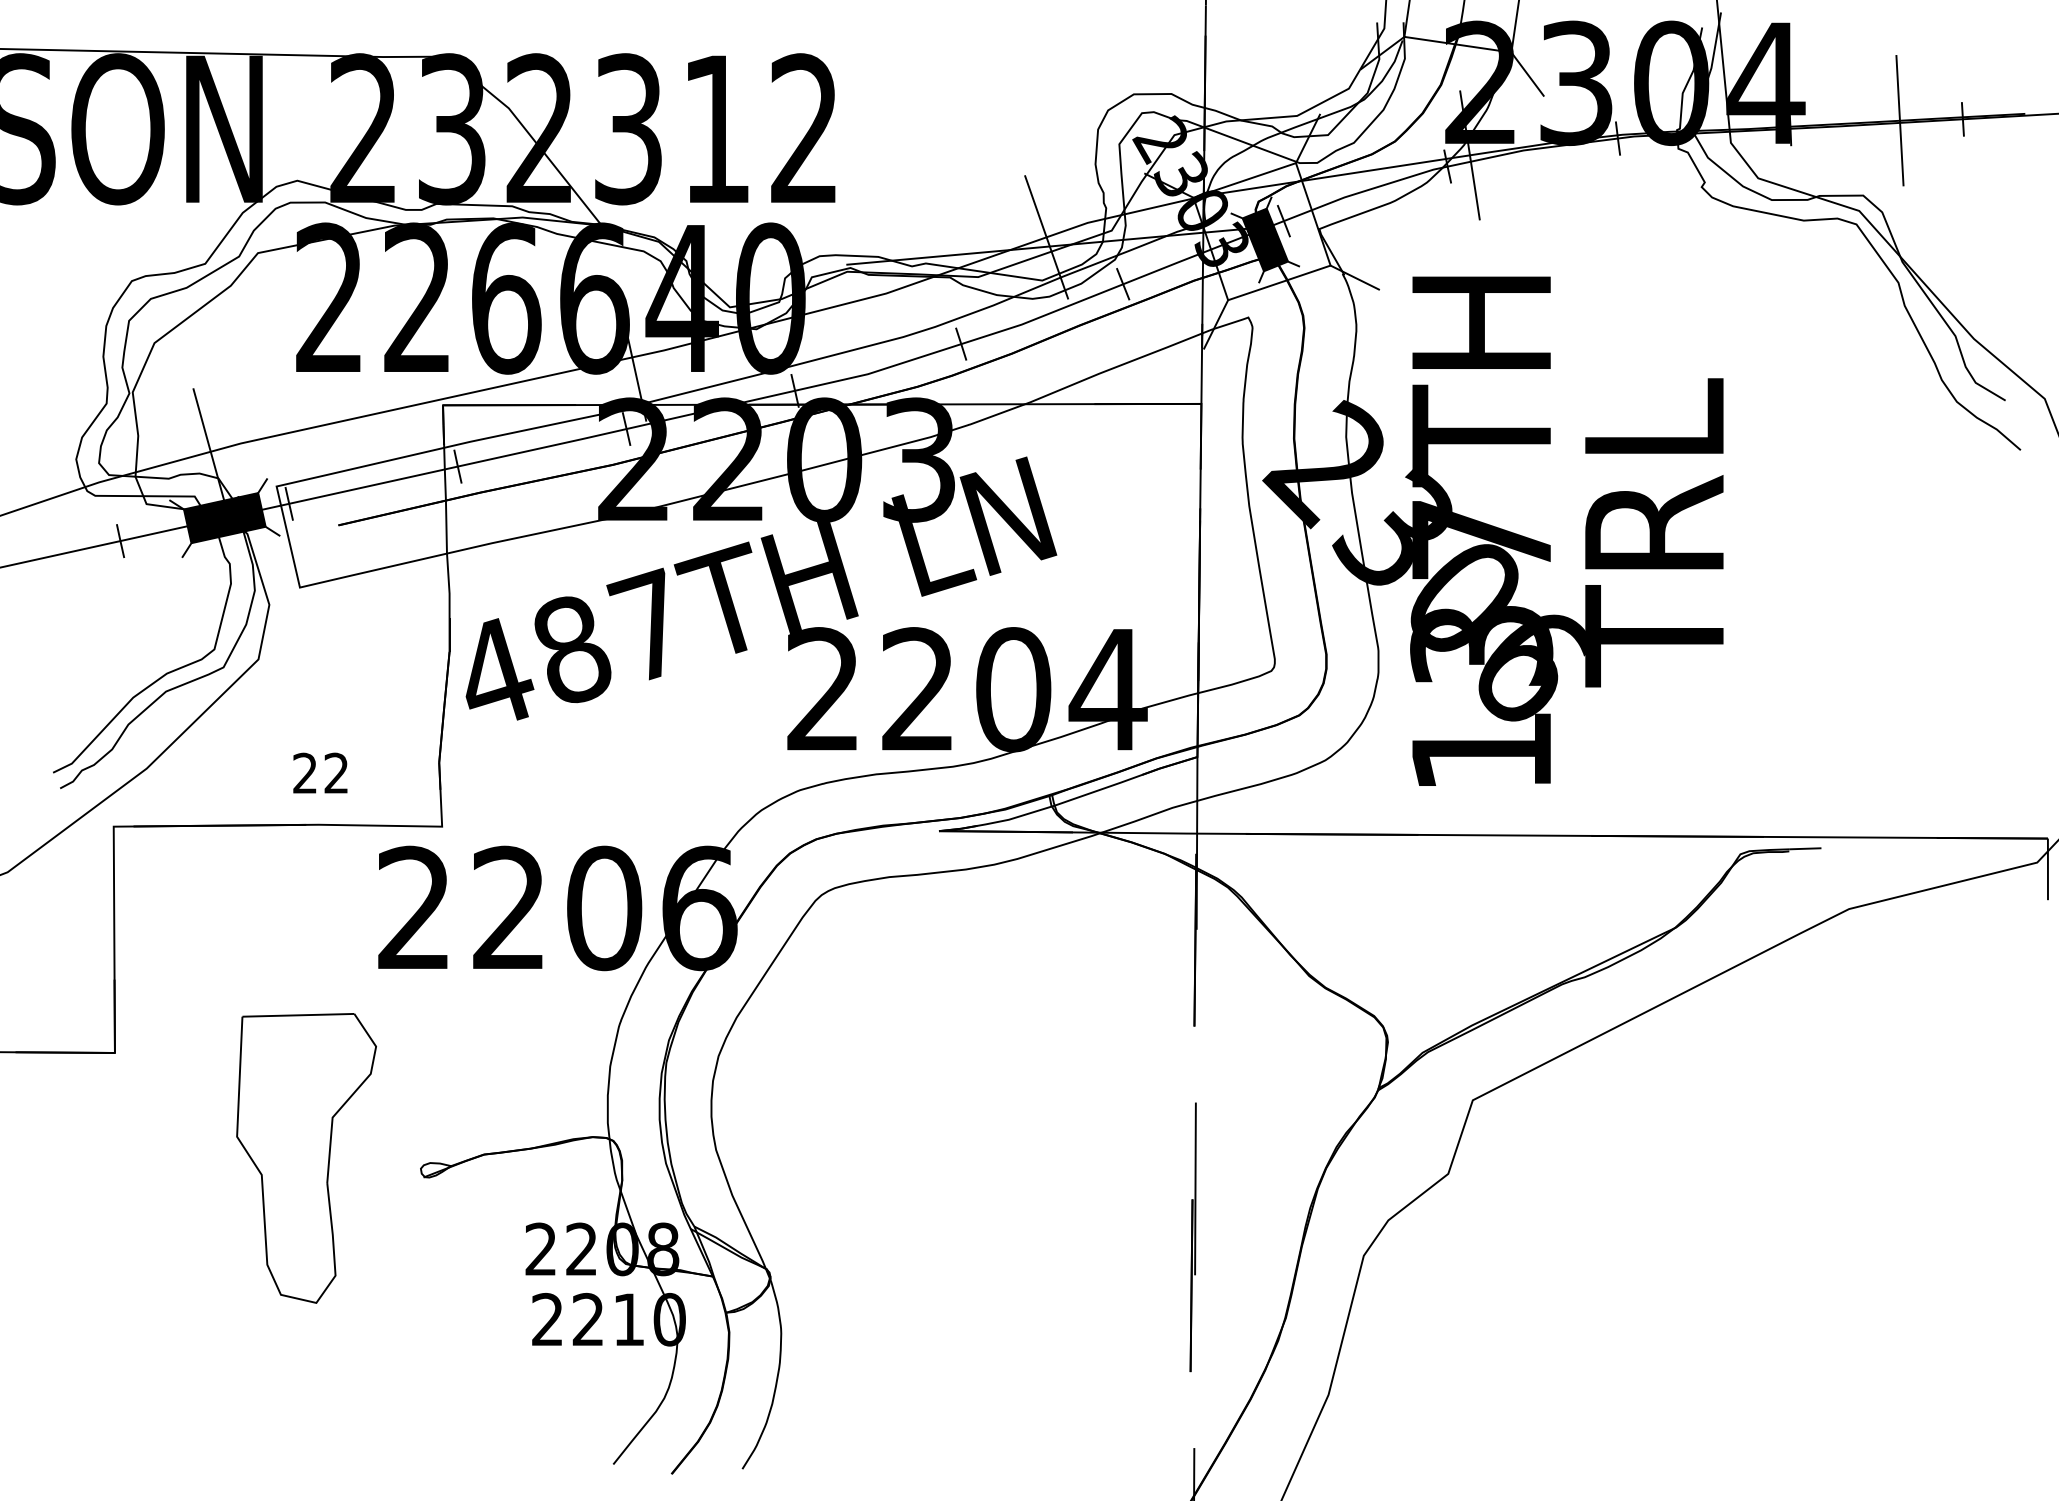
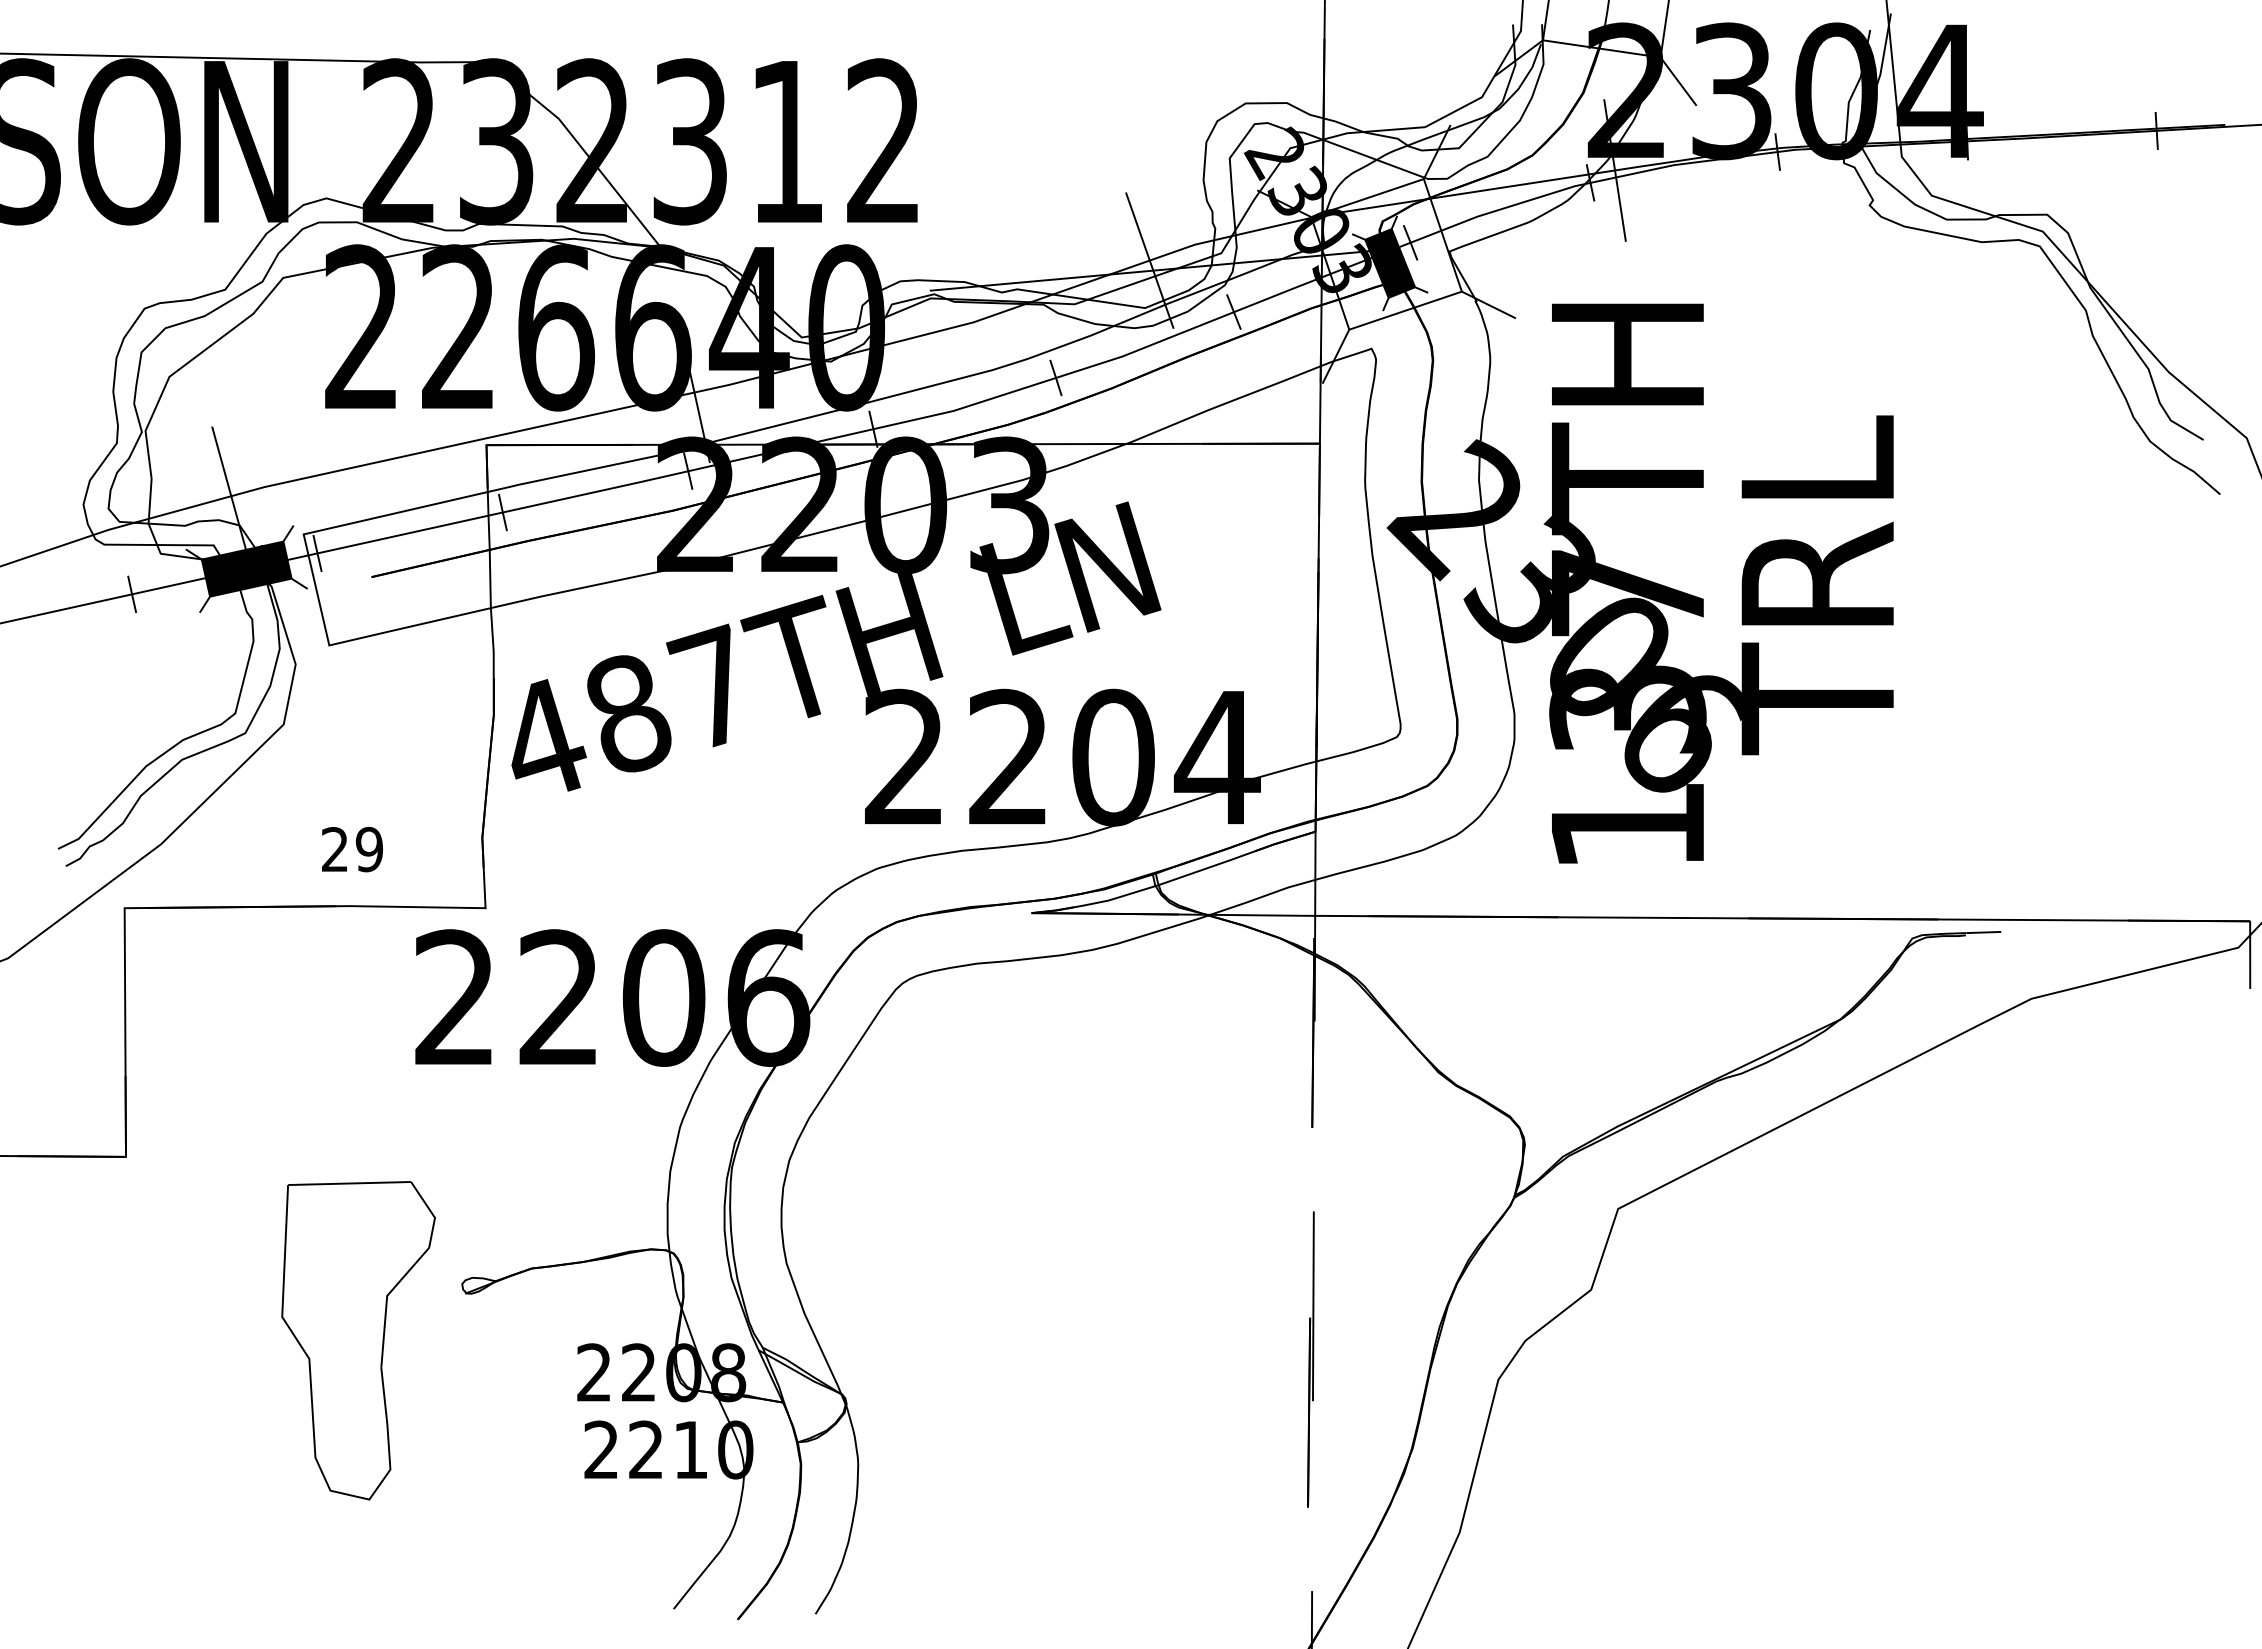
line: (1899, 120) -> (2087, 132), removed
text: (335, 773) -> (368, 849), 22 -> 29
part: (306, 1158) -> (358, 1340), moved

